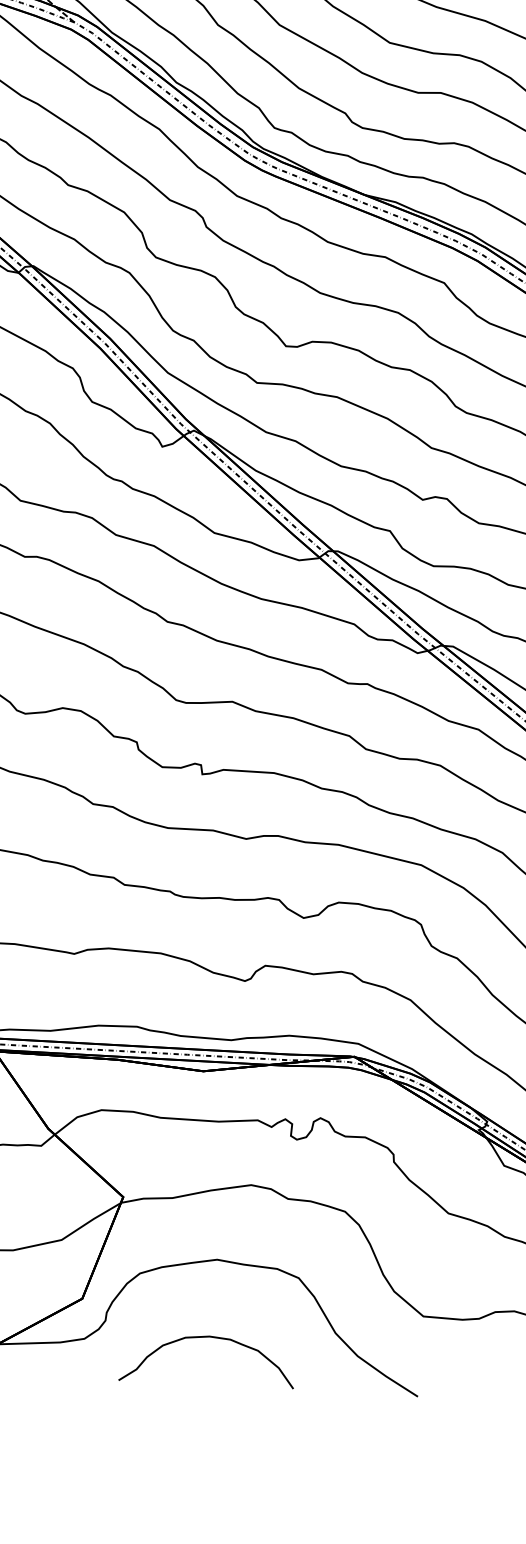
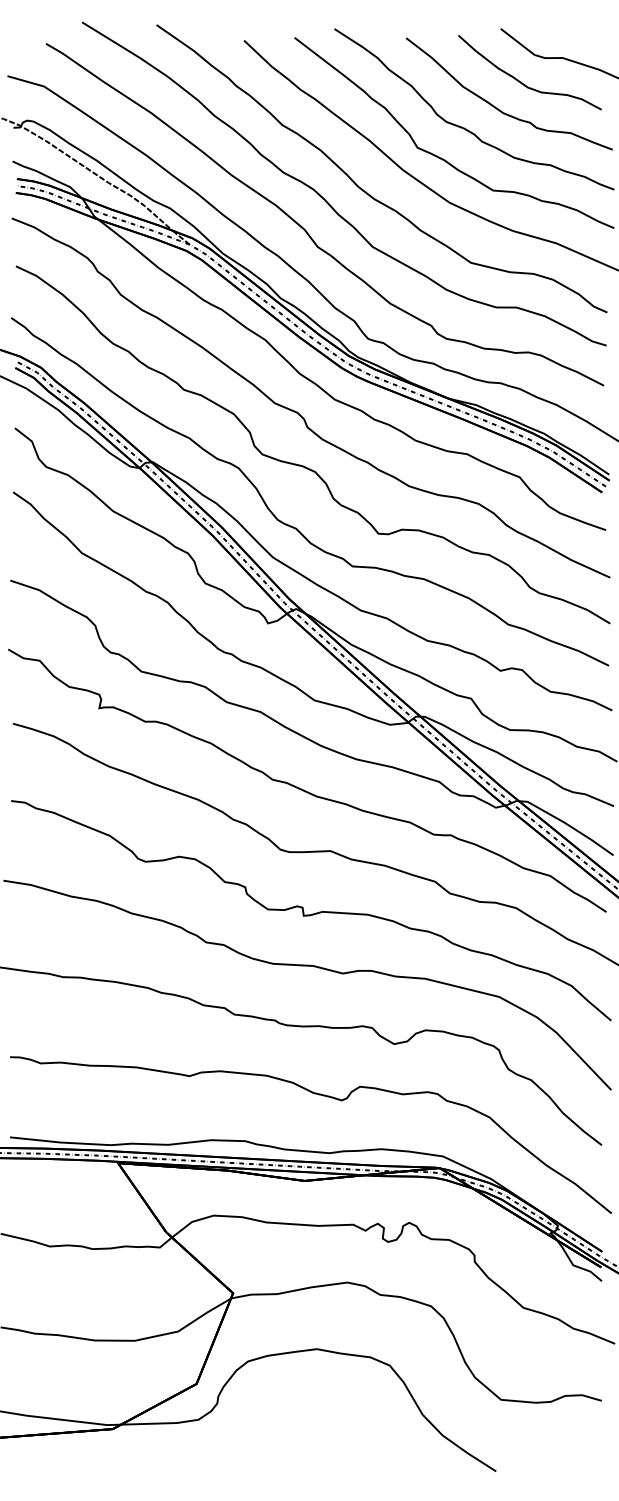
curve: (198, 1338) -> (300, 1419), removed

